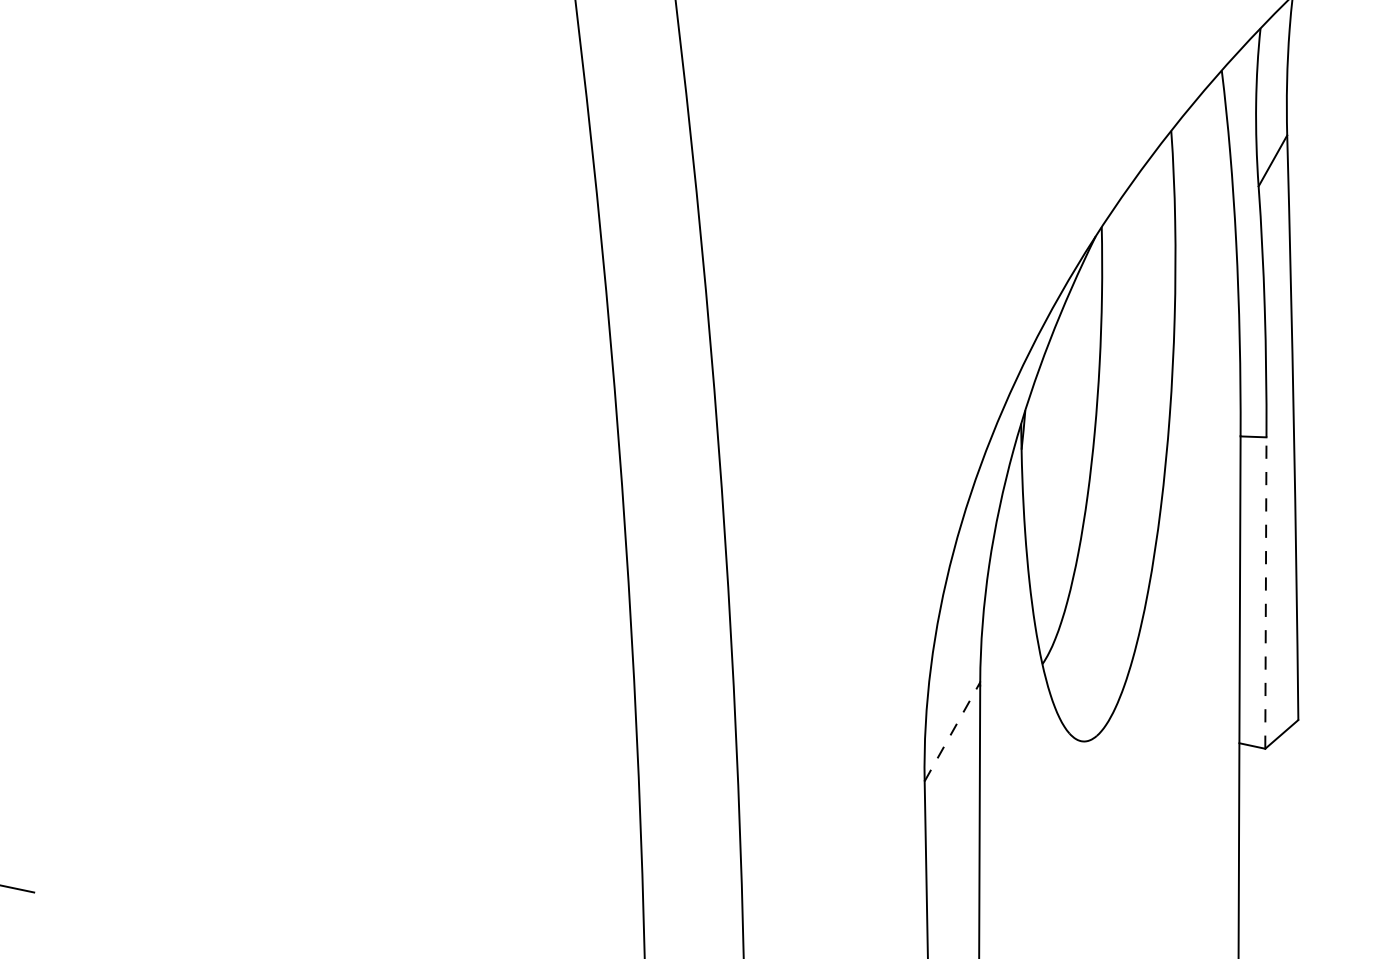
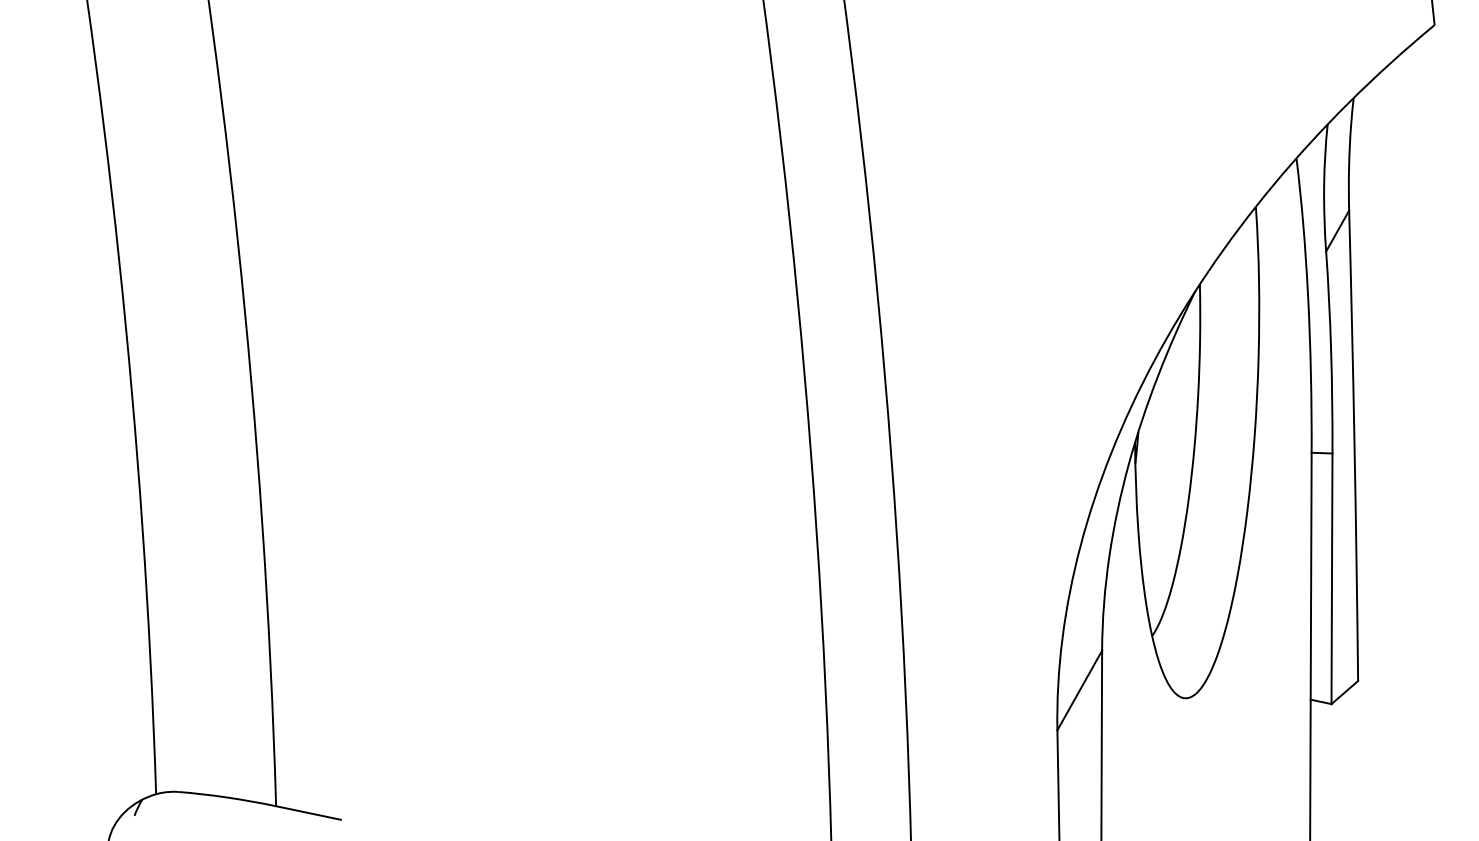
line: (1265, 592) -> (1331, 578), dashed -> solid
line: (952, 731) -> (1079, 690), dashed -> solid

